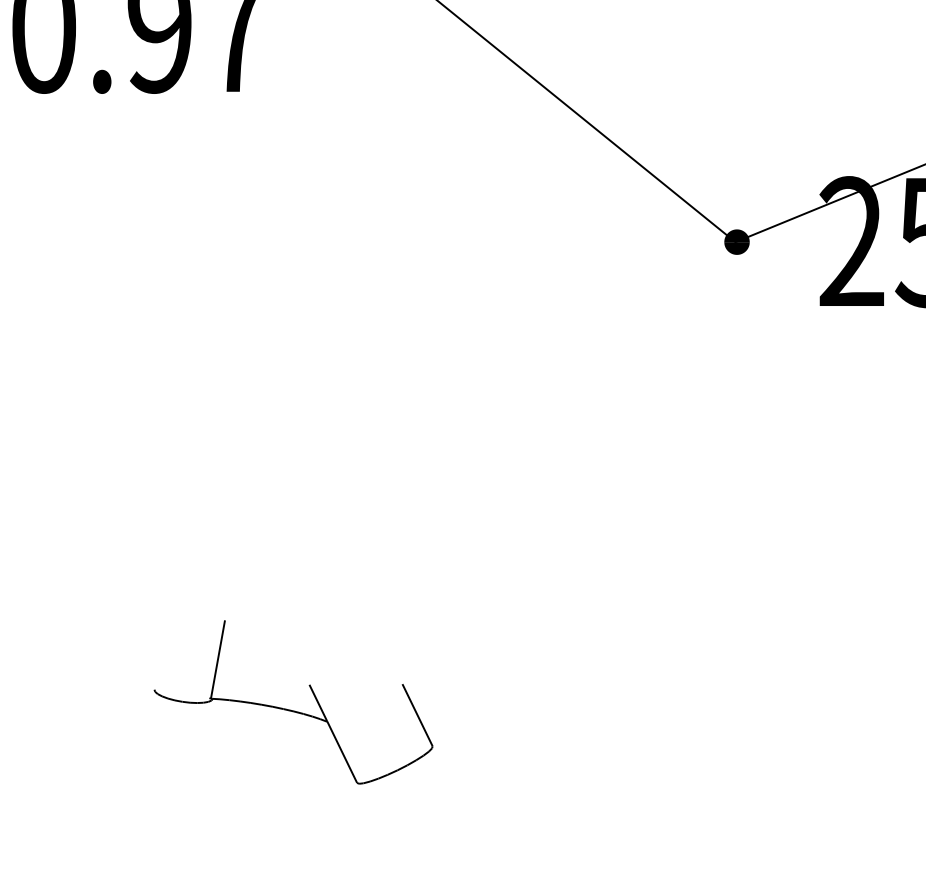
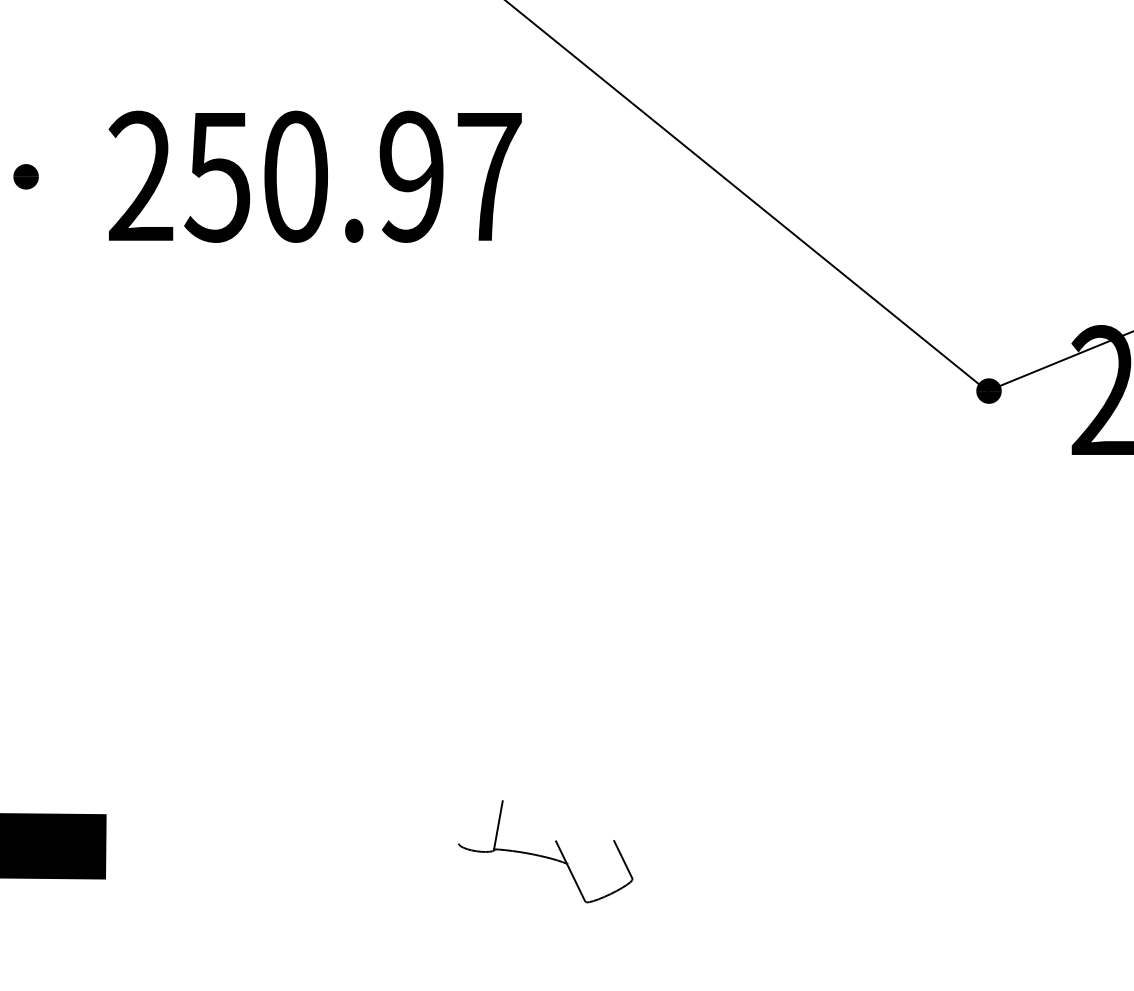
part: (293, 702) -> (545, 851), size x0.62

